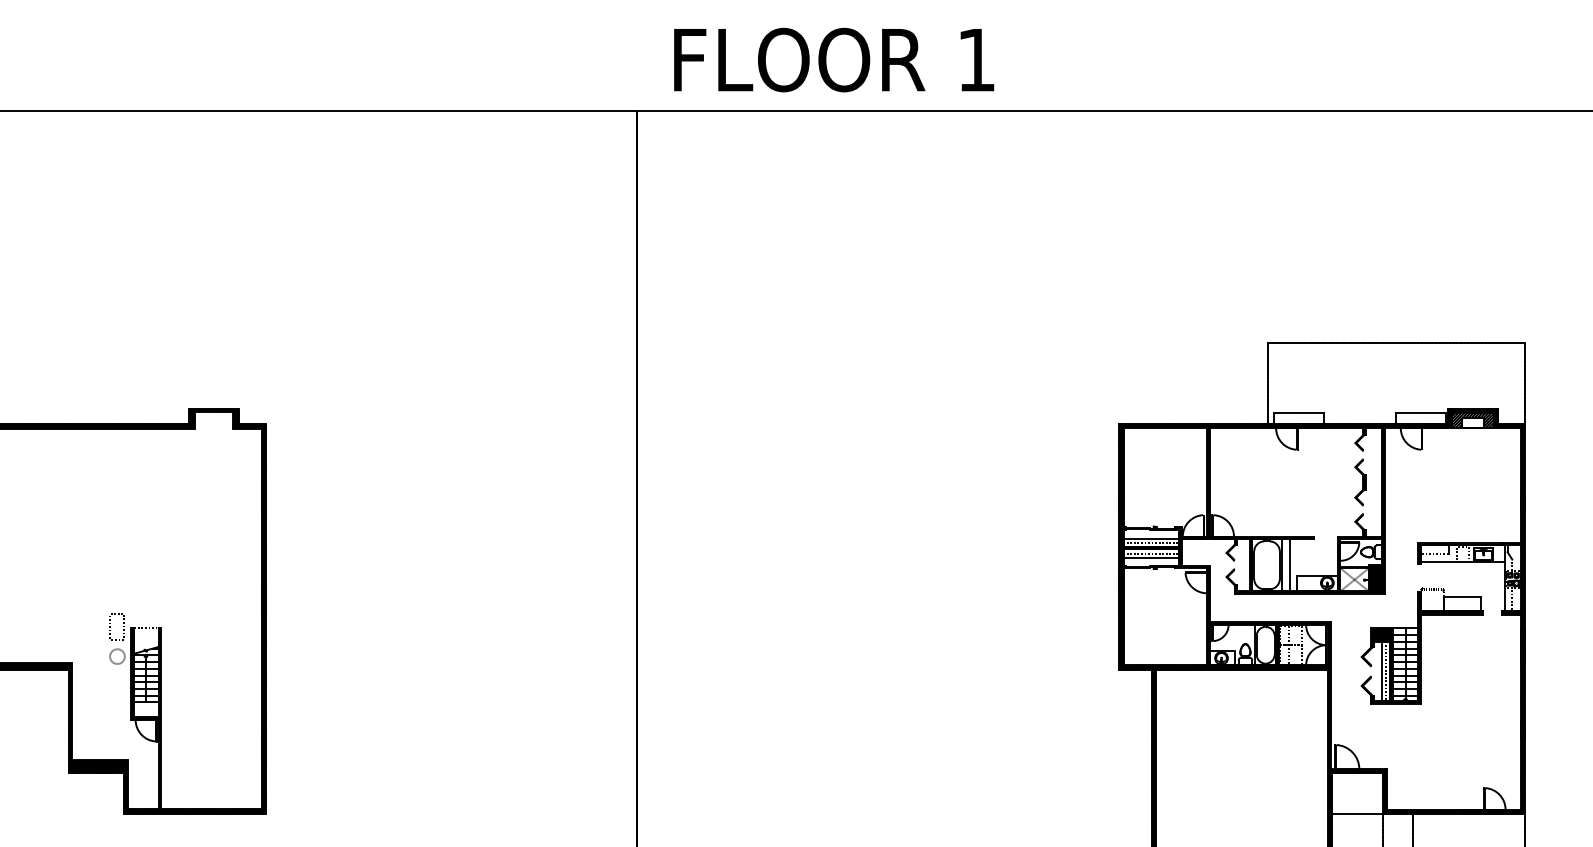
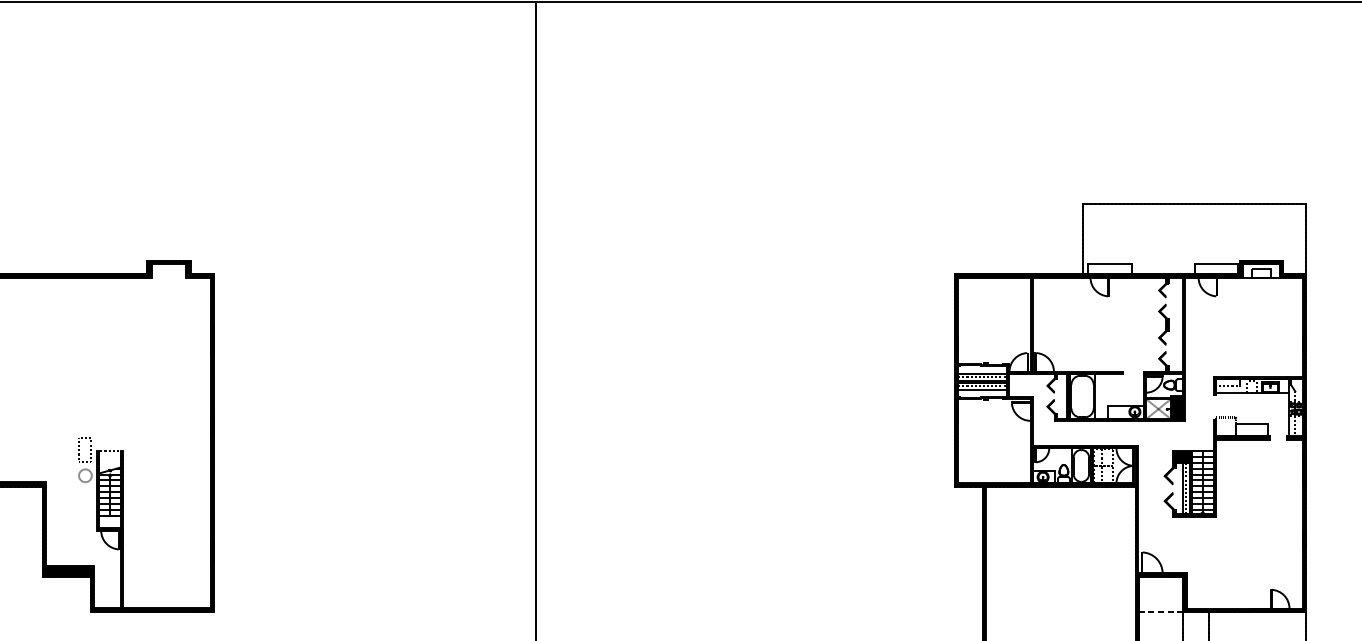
hatch: (1473, 420) -> (1261, 270), removed
line: (1289, 565) -> (1102, 396), removed
line: (1357, 813) -> (1161, 611), solid -> dashed

